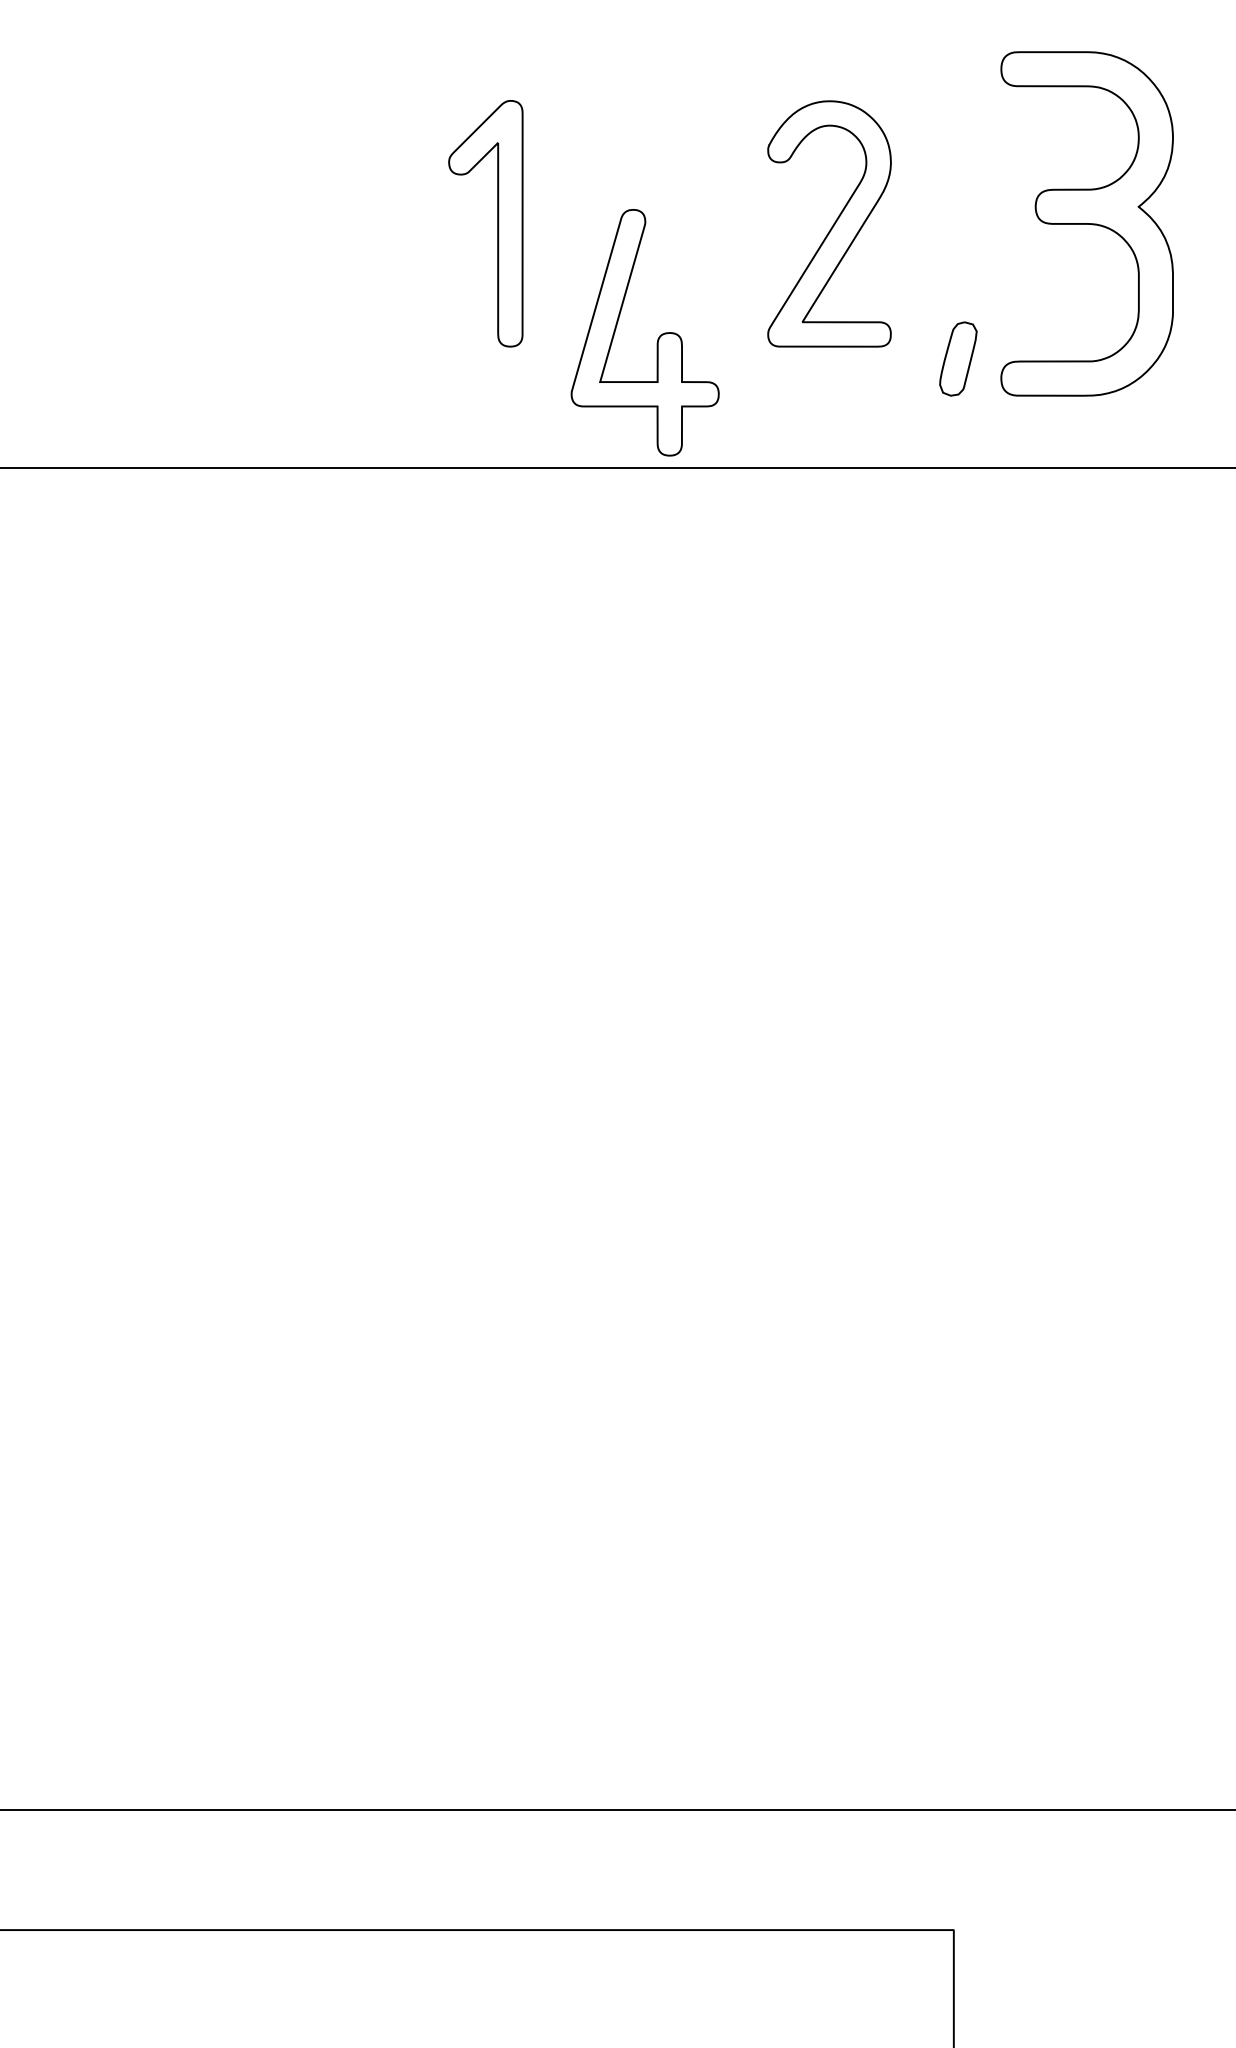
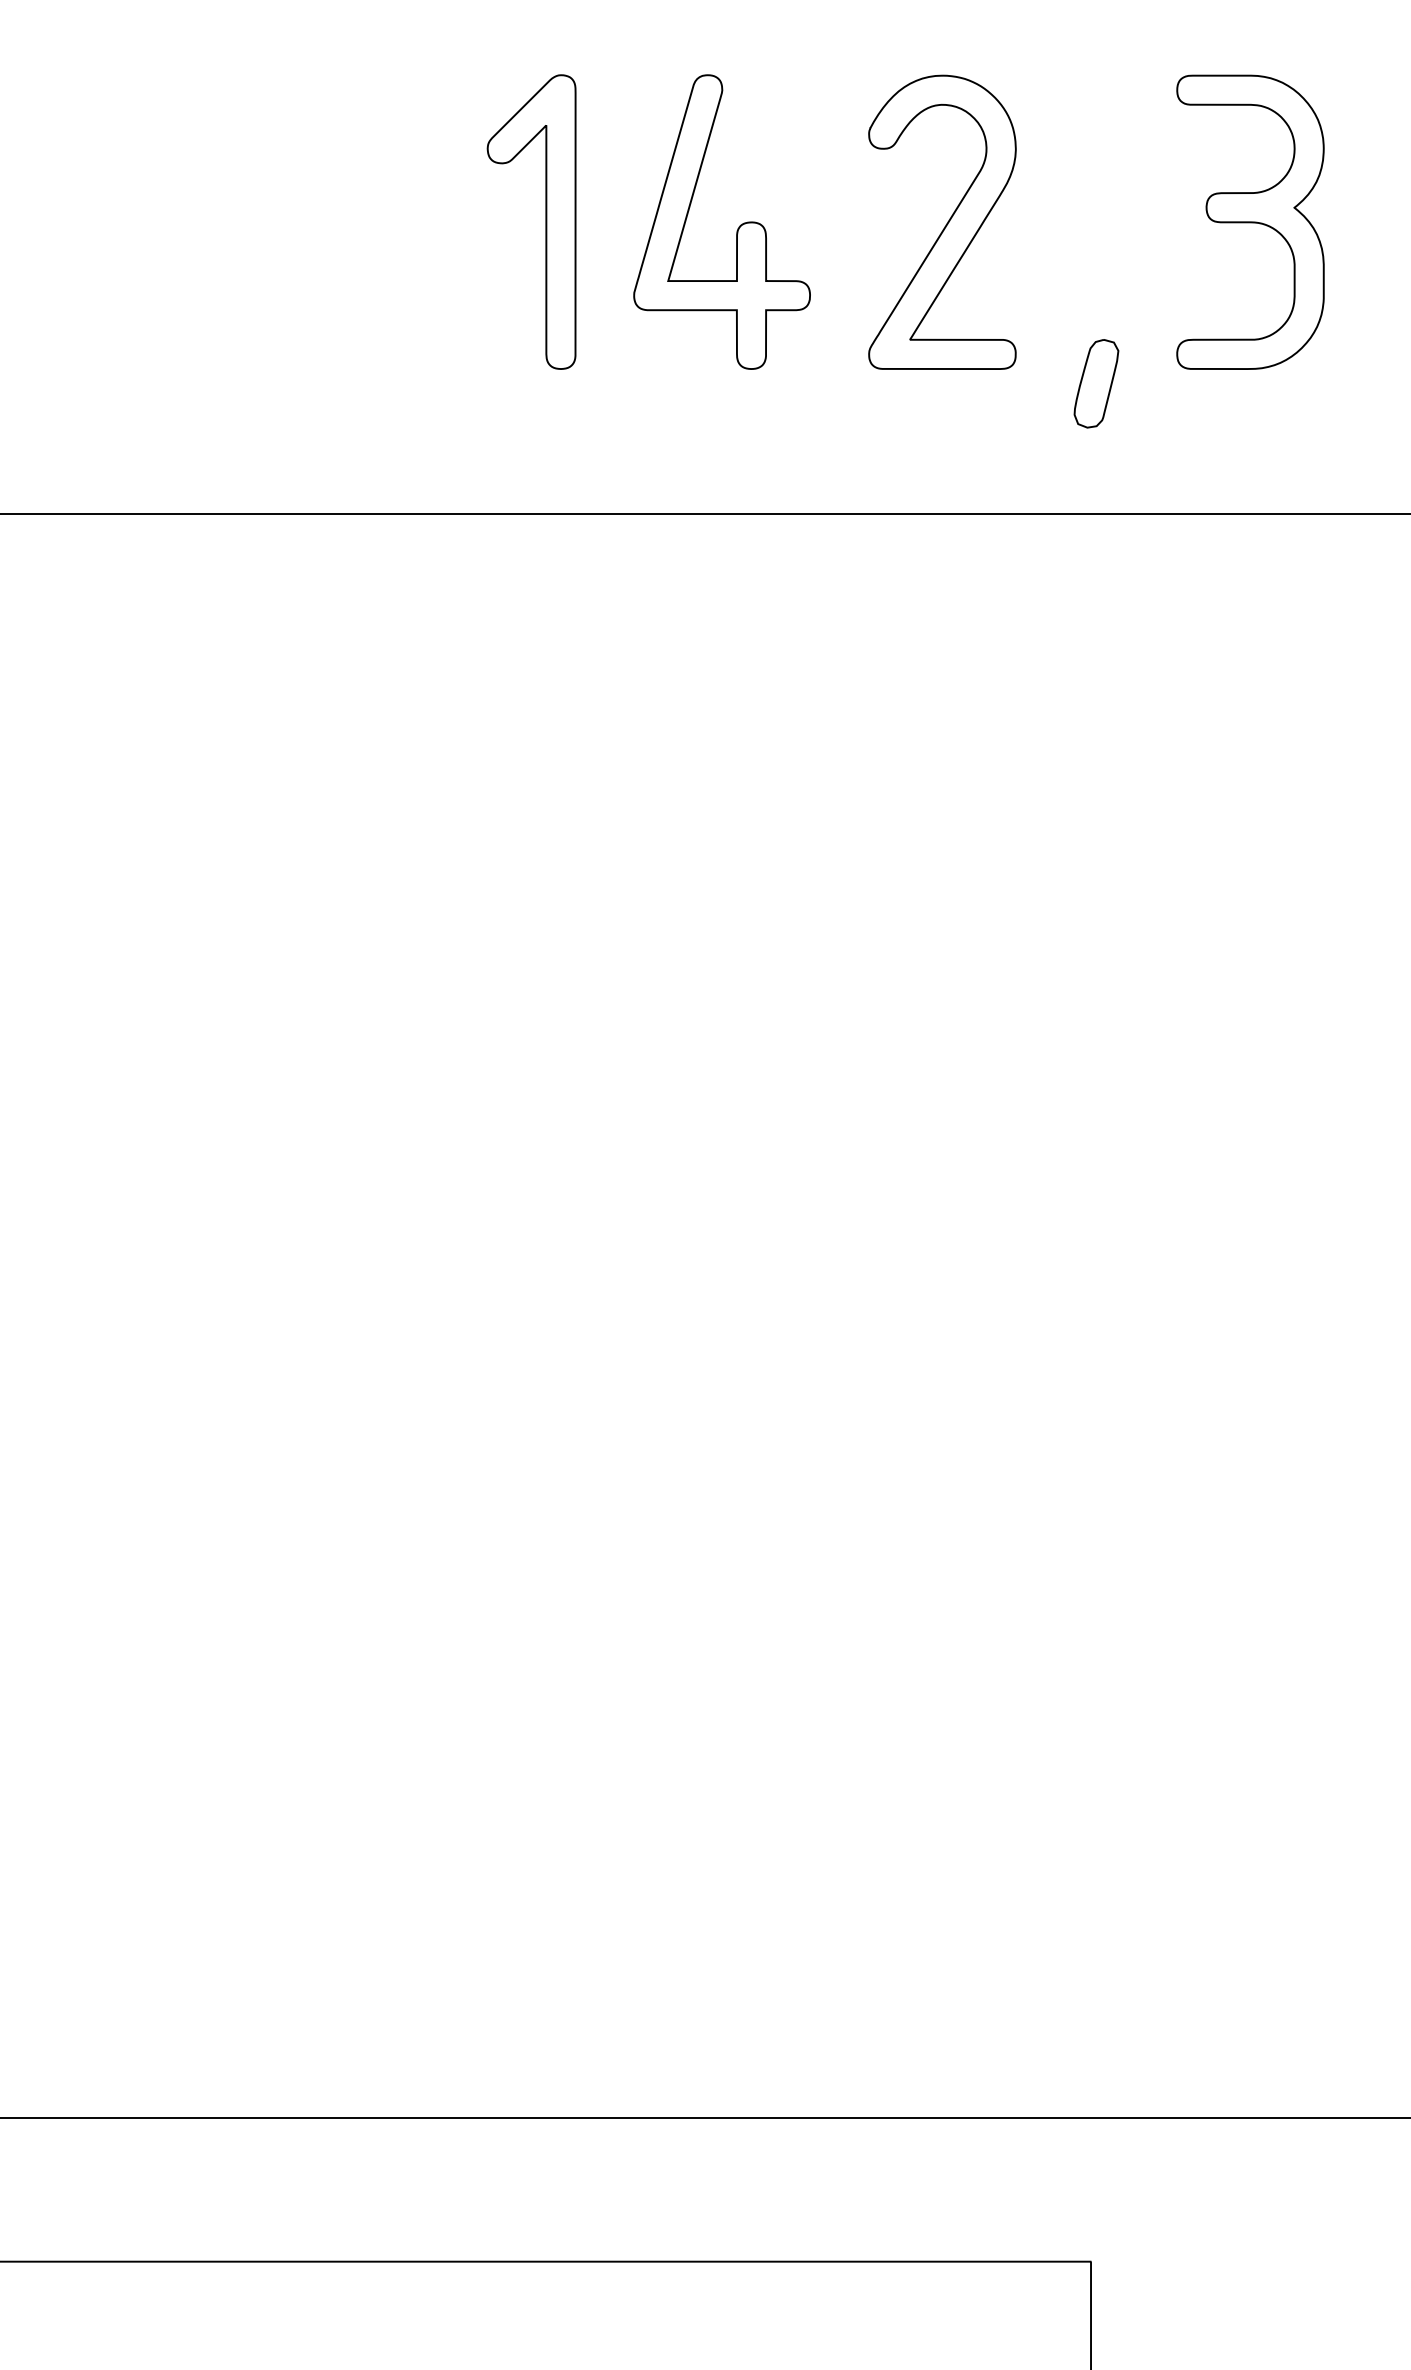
part: (1087, 223) -> (1250, 221), size x0.71
part: (657, 338) -> (736, 228), moved

